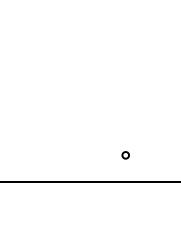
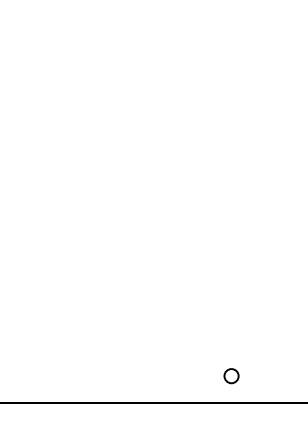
part: (125, 155) -> (231, 376), moved

